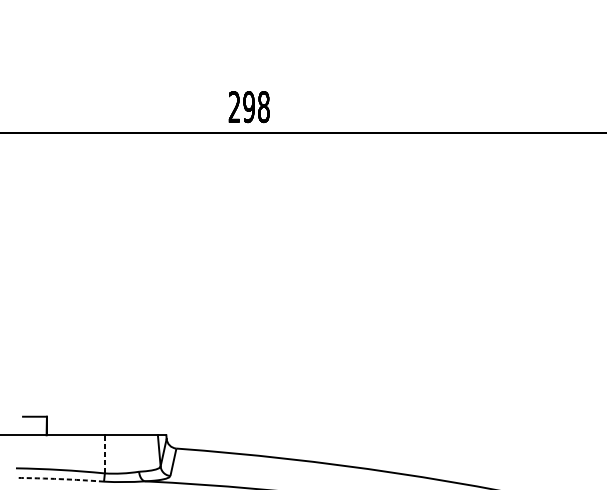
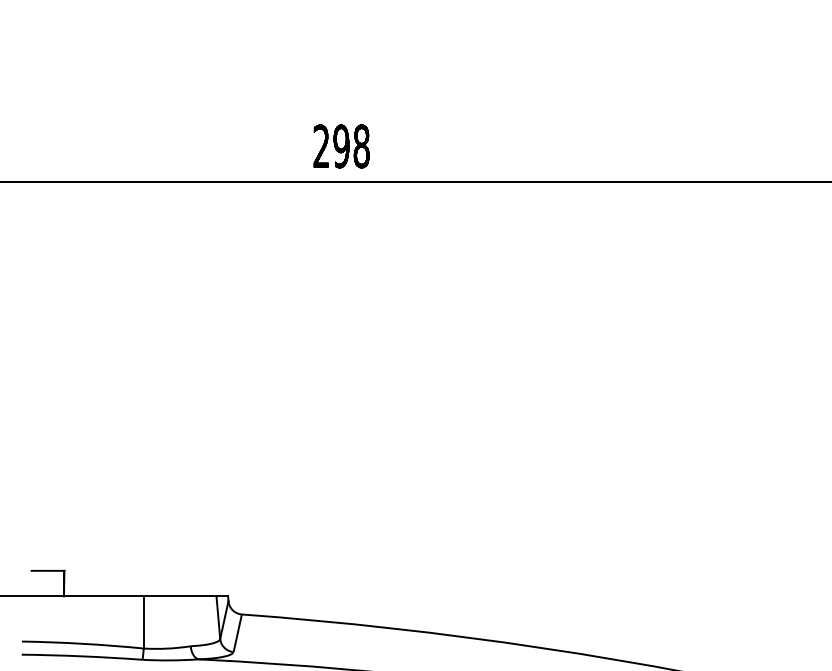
line: (104, 453) -> (143, 621), dashed -> solid
arc: (60, 479) -> (82, 656), dashed -> solid

